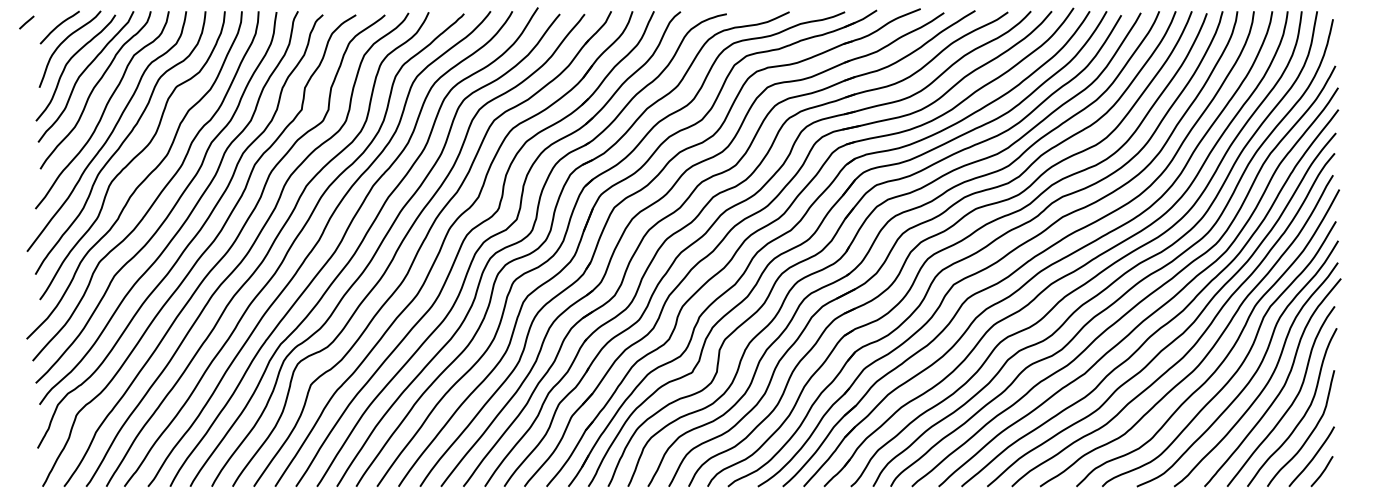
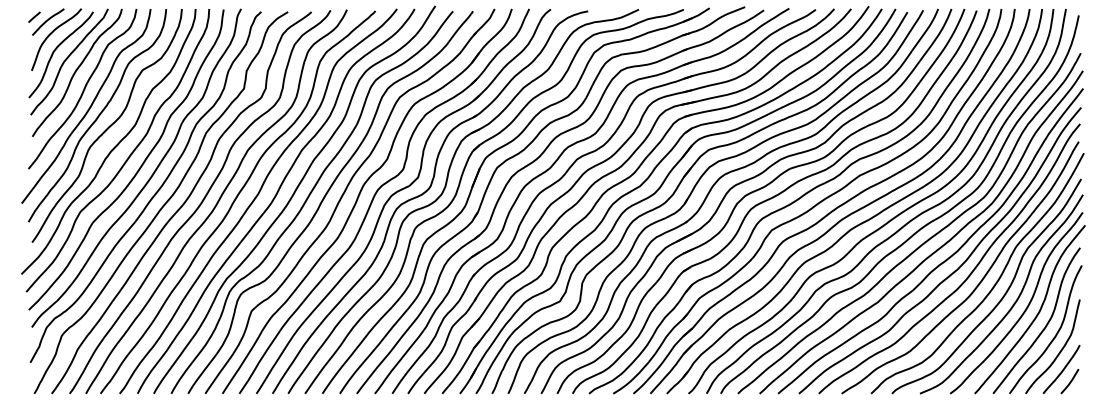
line: (26, 22) -> (34, 17), moved

